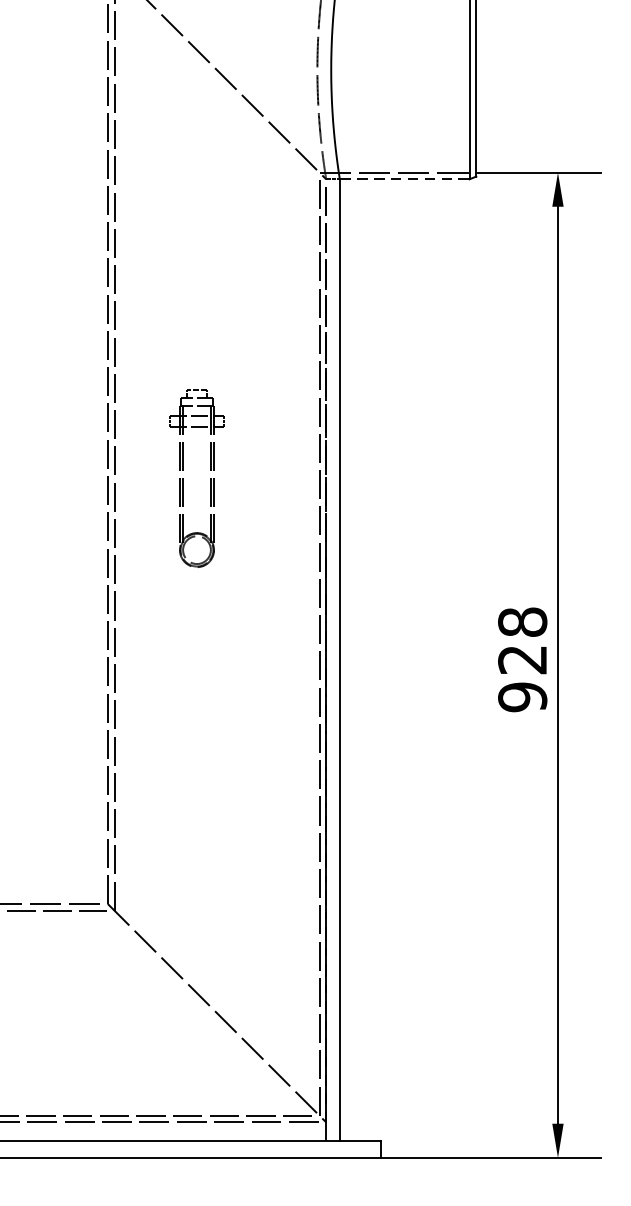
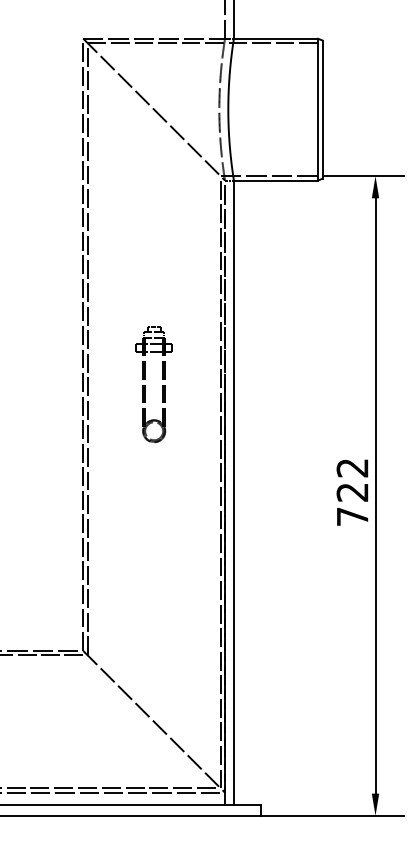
line: (405, 179) -> (276, 180), dashed -> solid
part: (183, 479) -> (145, 385), moved
text: (522, 659) -> (352, 492), 928 -> 722

